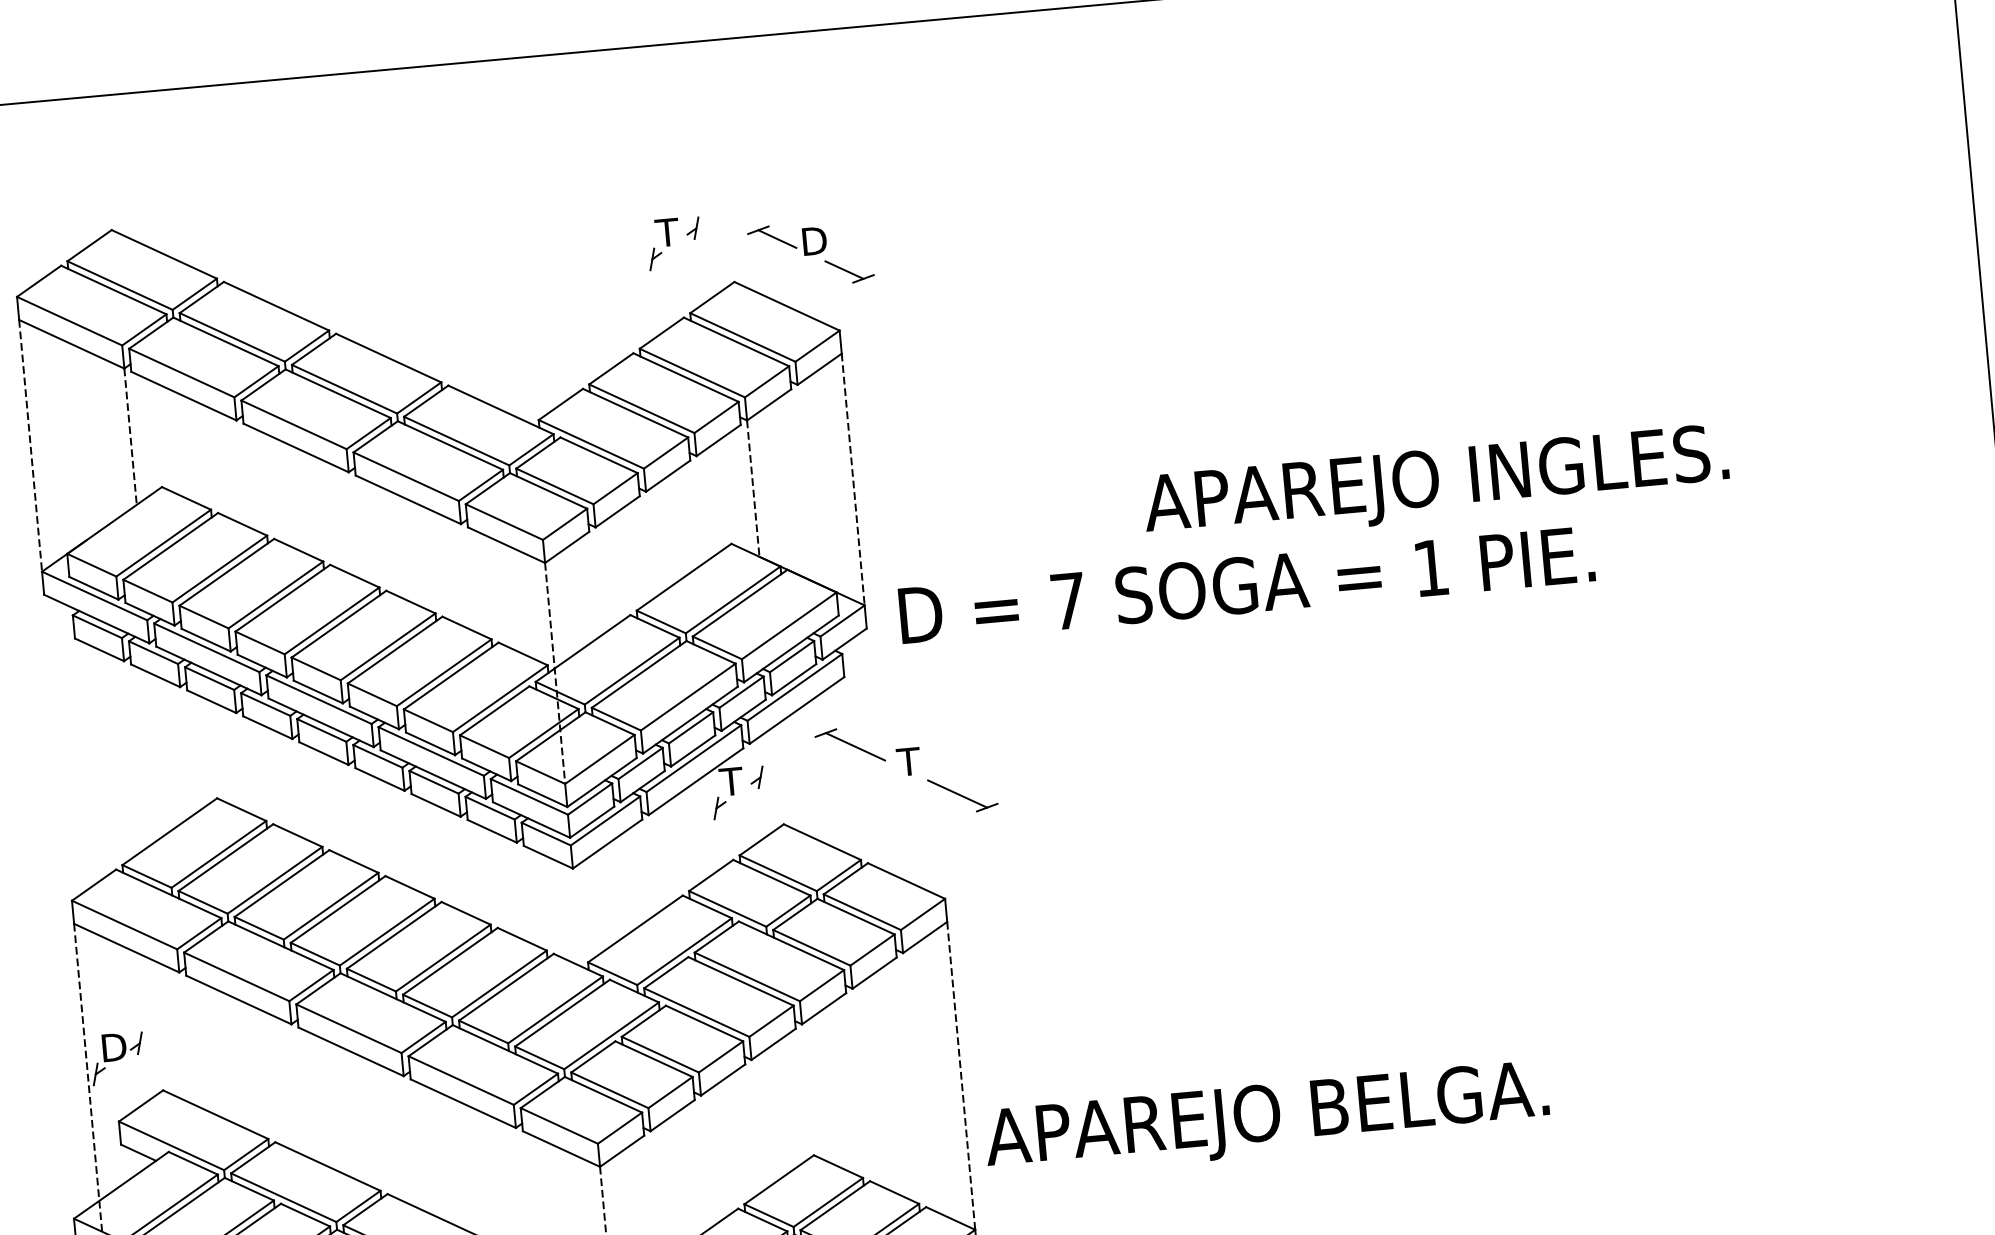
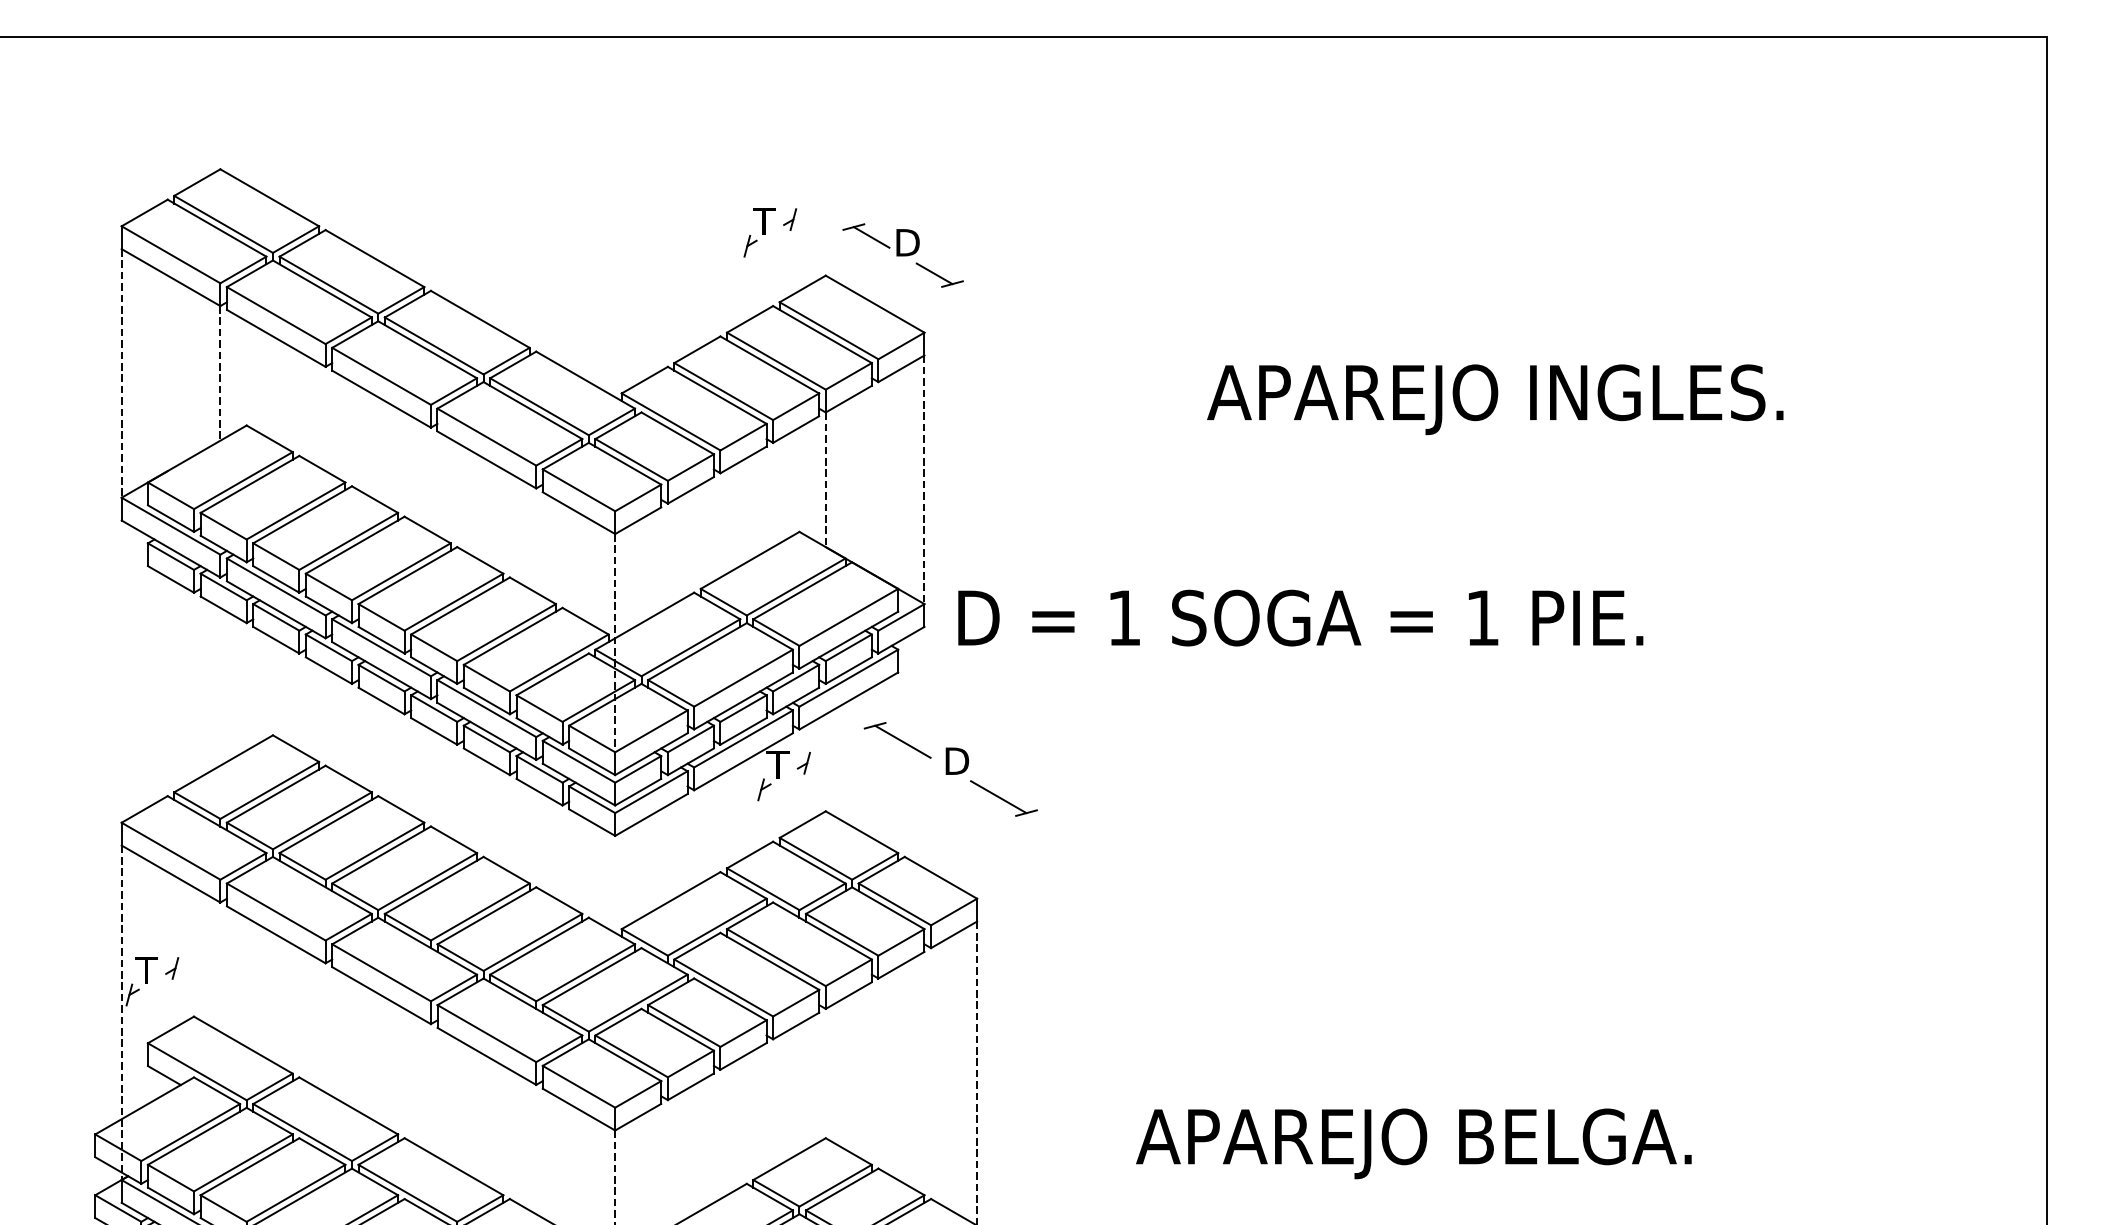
text: (1436, 484) -> (1495, 399), moved
text: (1068, 600) -> (1124, 617), 7 -> 1
text: (910, 760) -> (955, 760), T -> D
text: (112, 1046) -> (148, 969), D -> T
text: (1266, 1119) -> (1413, 1143), moved

